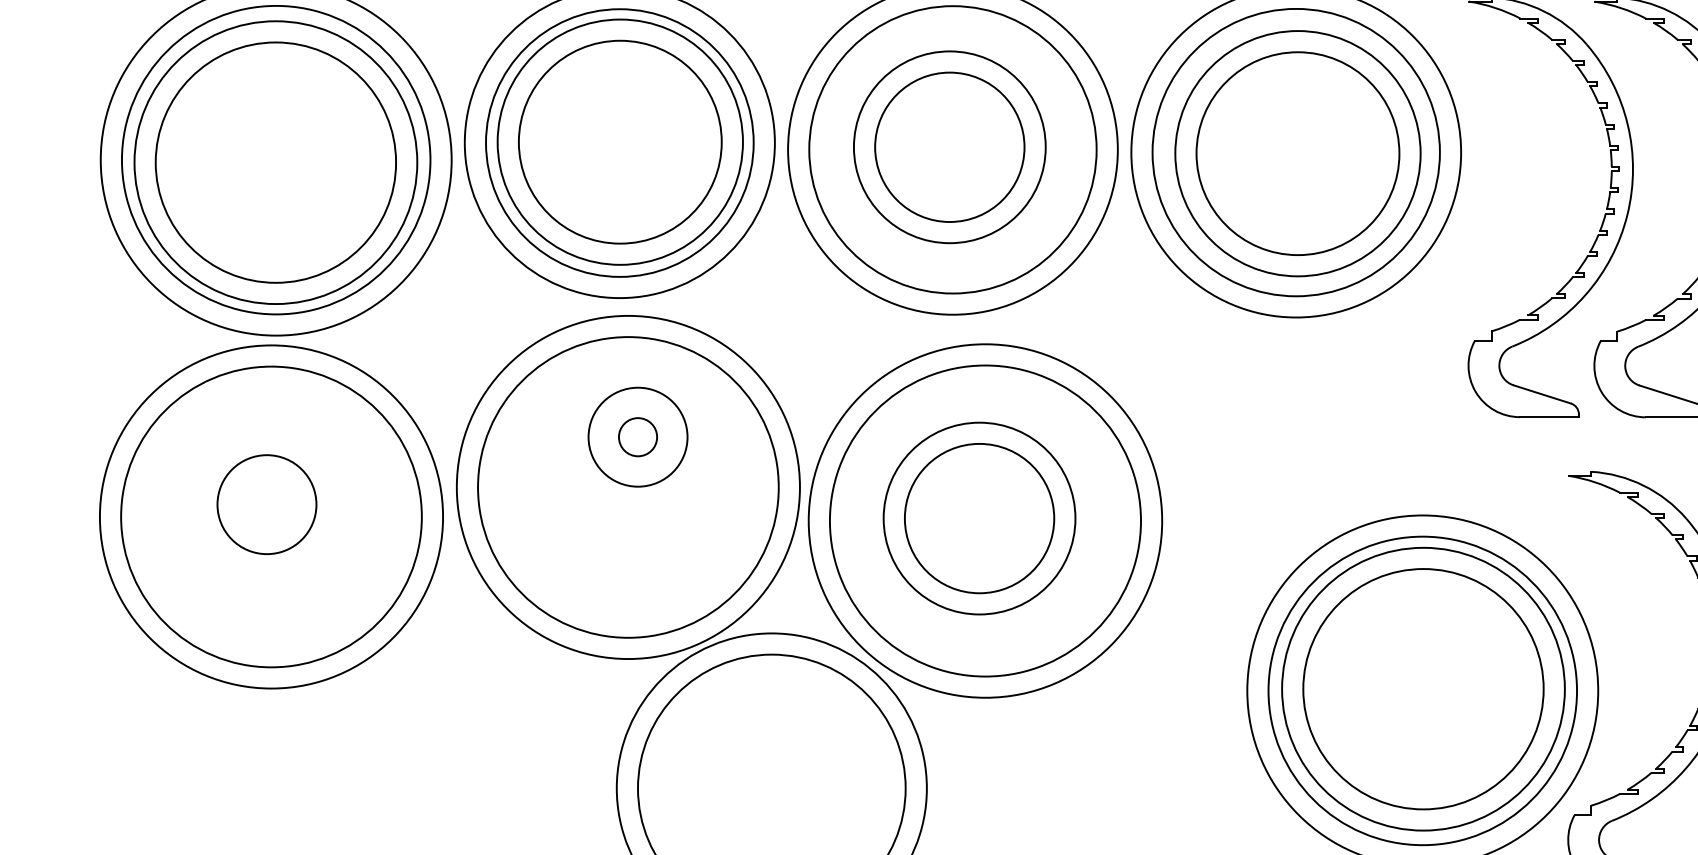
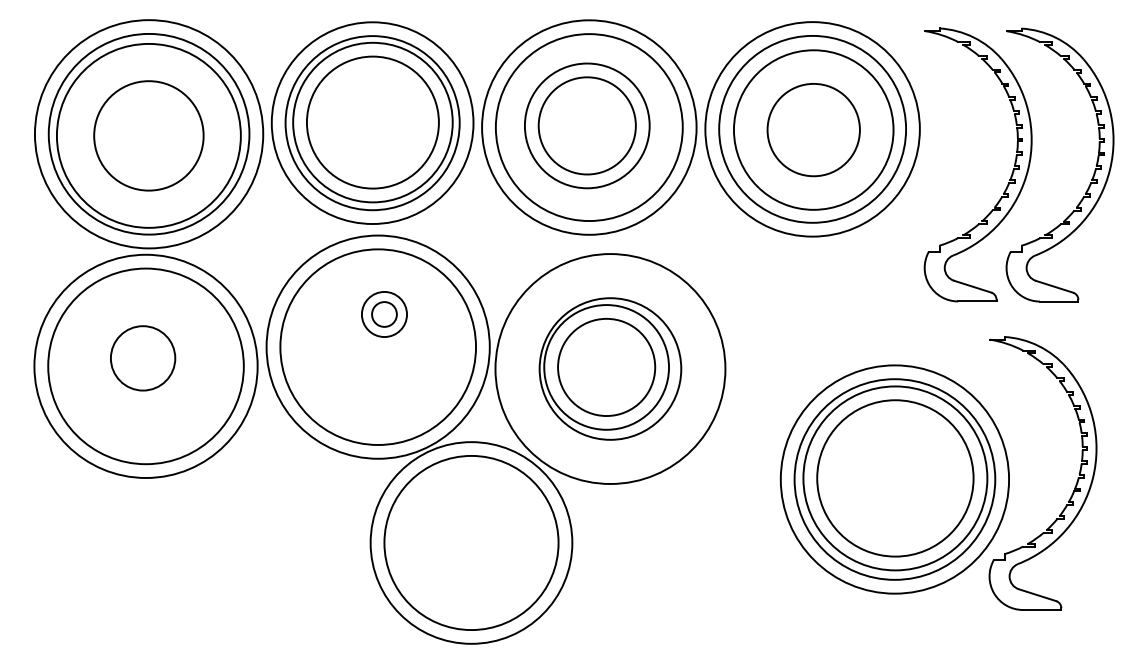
circle: (1297, 154) -> (813, 130), size x0.7
circle: (275, 162) -> (148, 135), size x0.7
circle: (638, 437) -> (384, 314), size x0.7
circle: (985, 520) -> (610, 368), size x0.7

